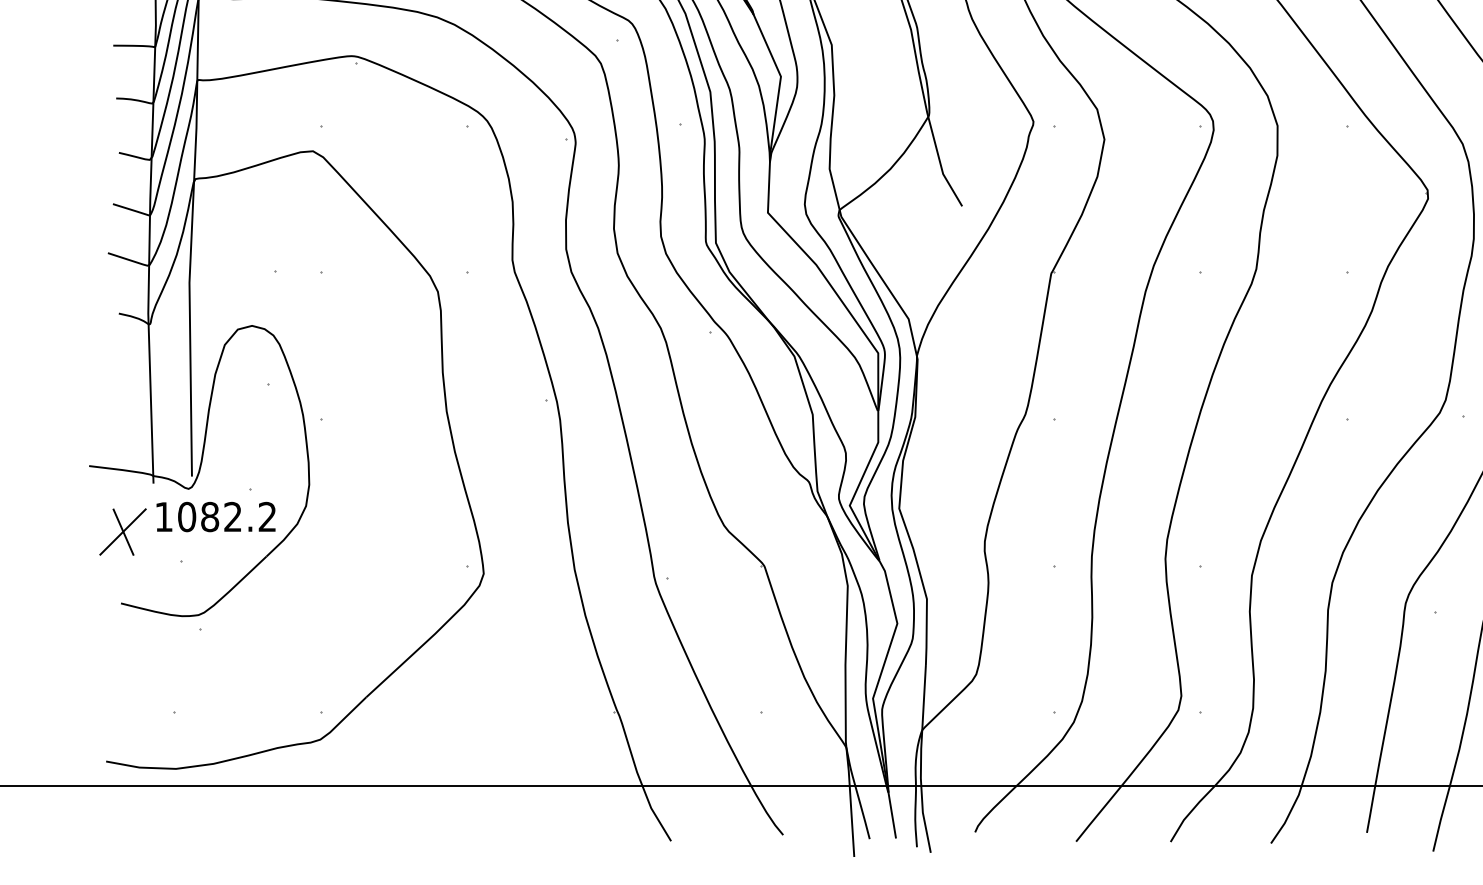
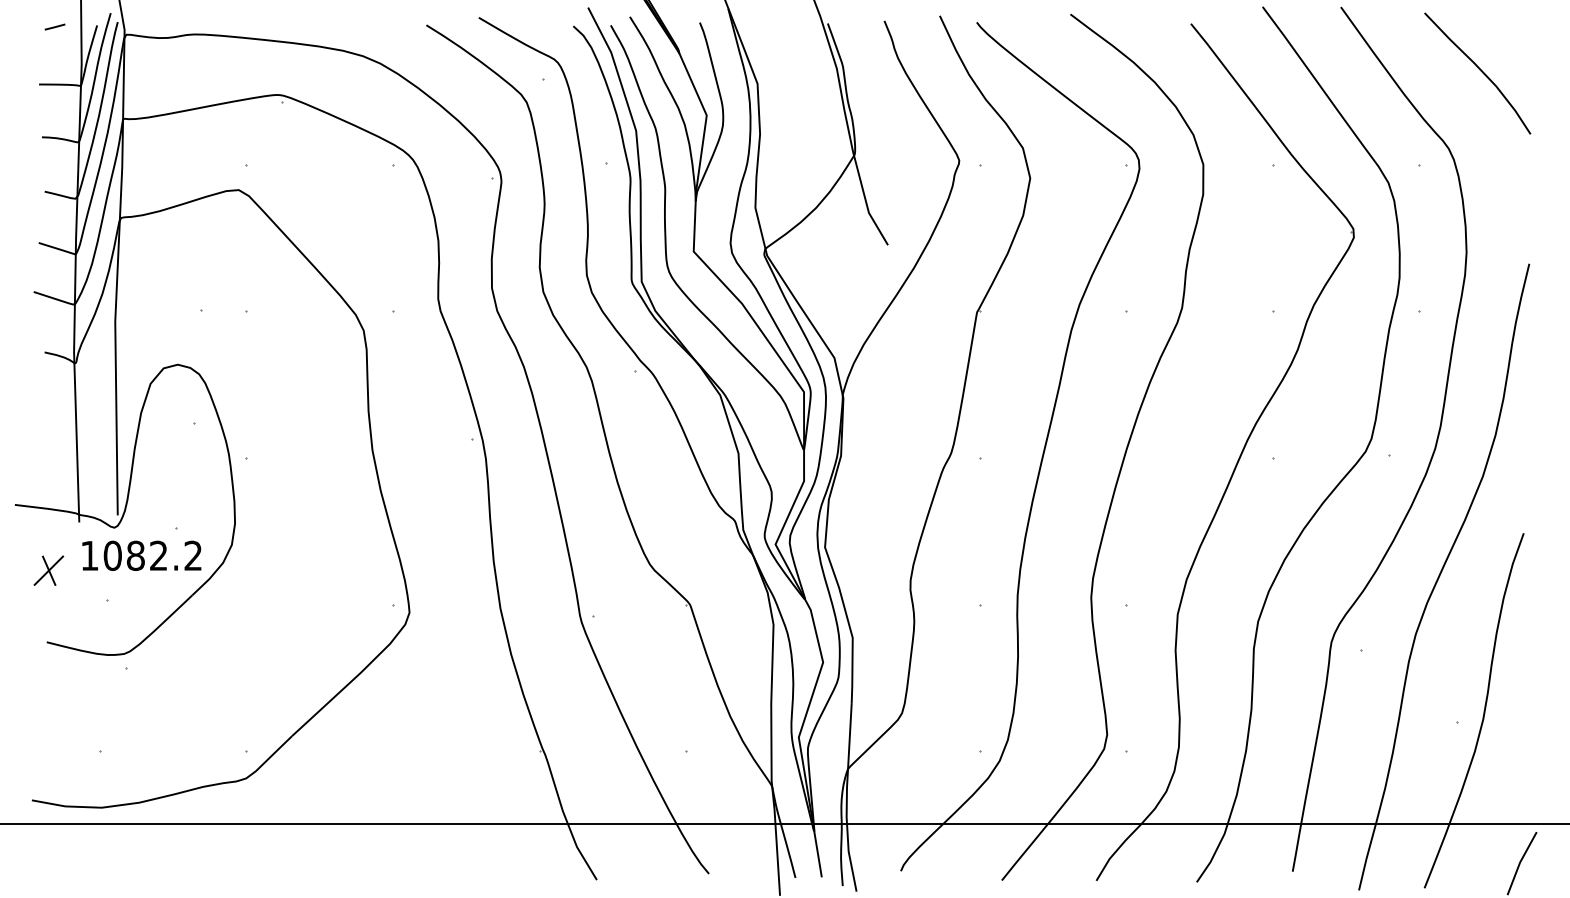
part: (122, 531) -> (48, 570), size x0.62

